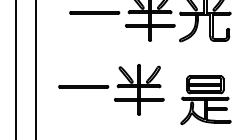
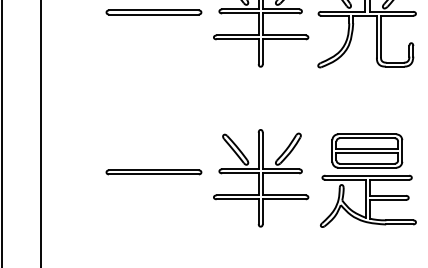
part: (111, 89) -> (207, 177), moved

